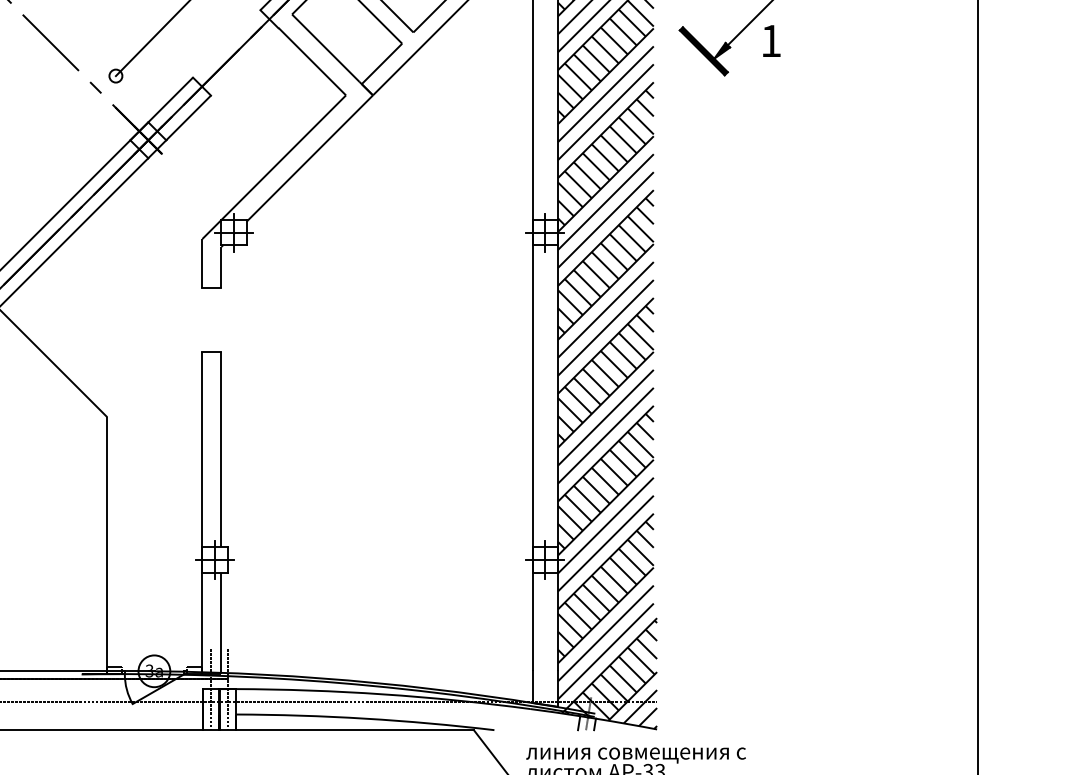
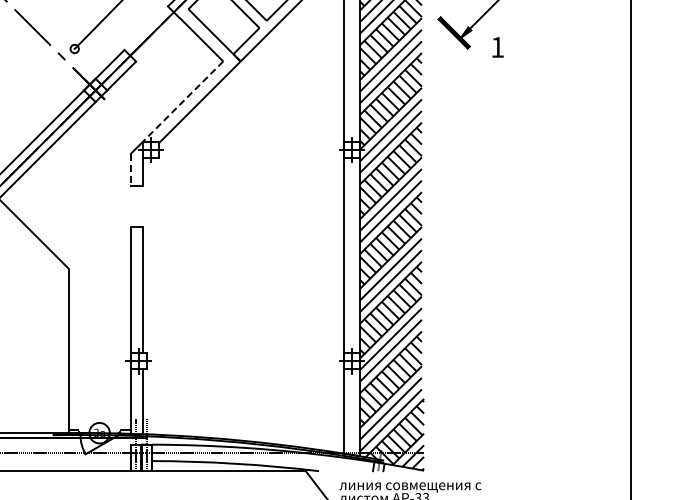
text: (770, 41) -> (497, 47), moved
line: (284, 157) -> (183, 101), solid -> dashed
line: (202, 262) -> (130, 169), solid -> dashed

